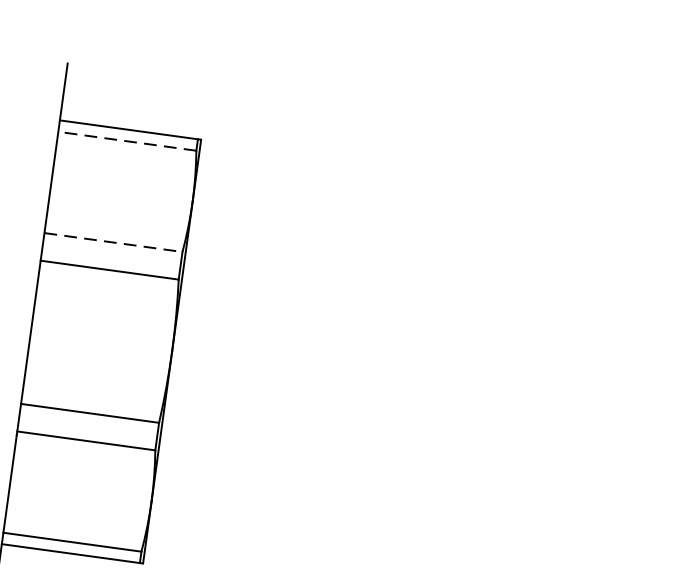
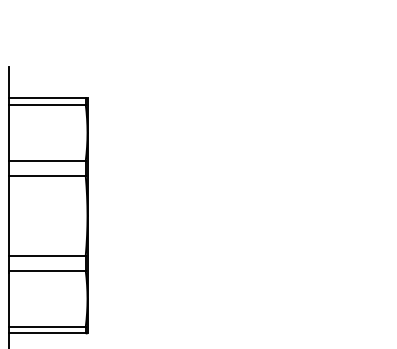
line: (127, 140) -> (47, 104), dashed -> solid
line: (115, 241) -> (48, 160), dashed -> solid

